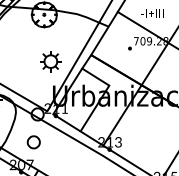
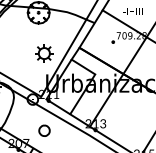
part: (33, 141) -> (44, 130), moved

